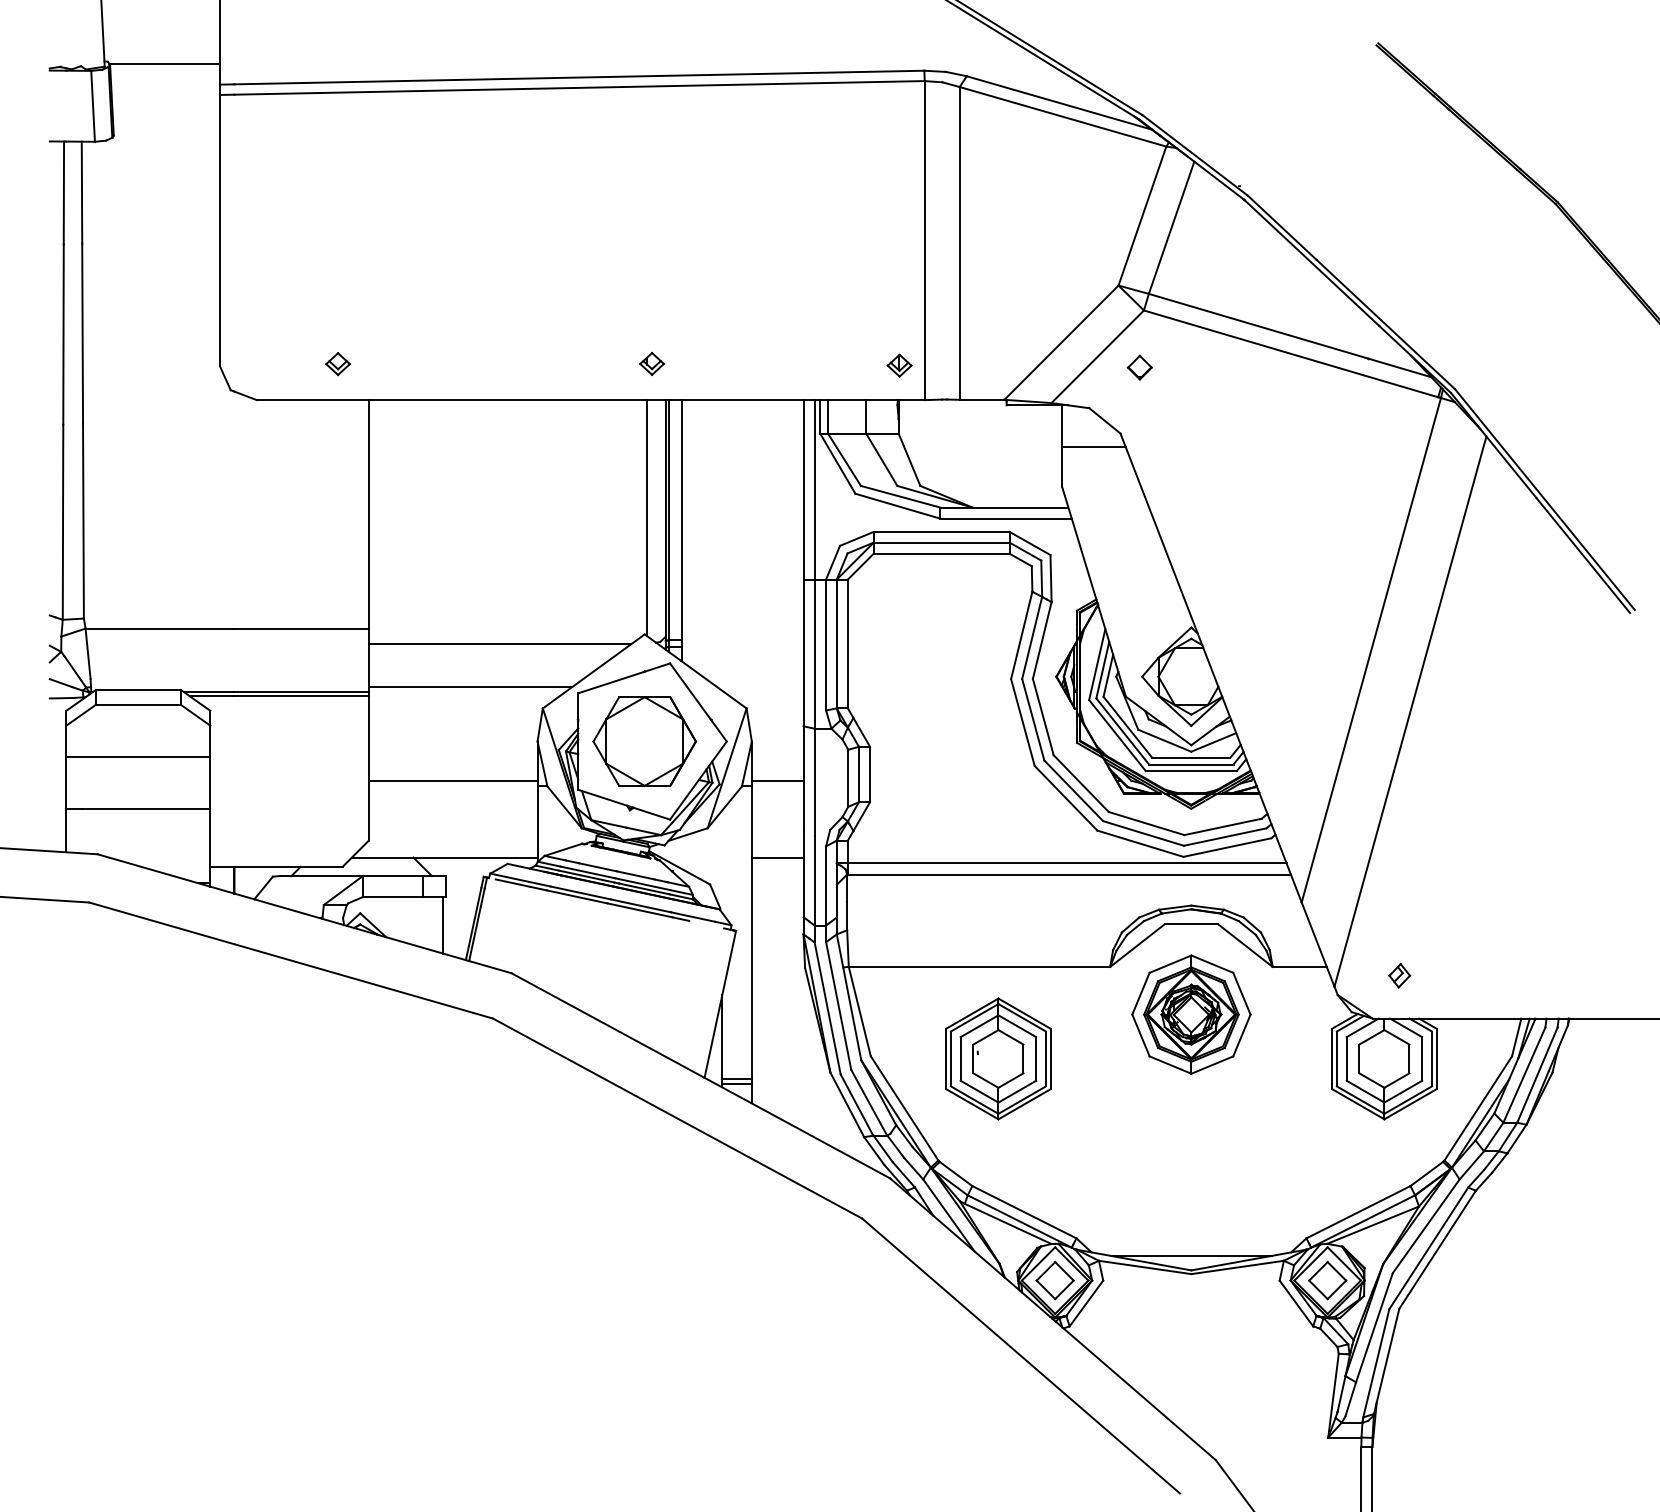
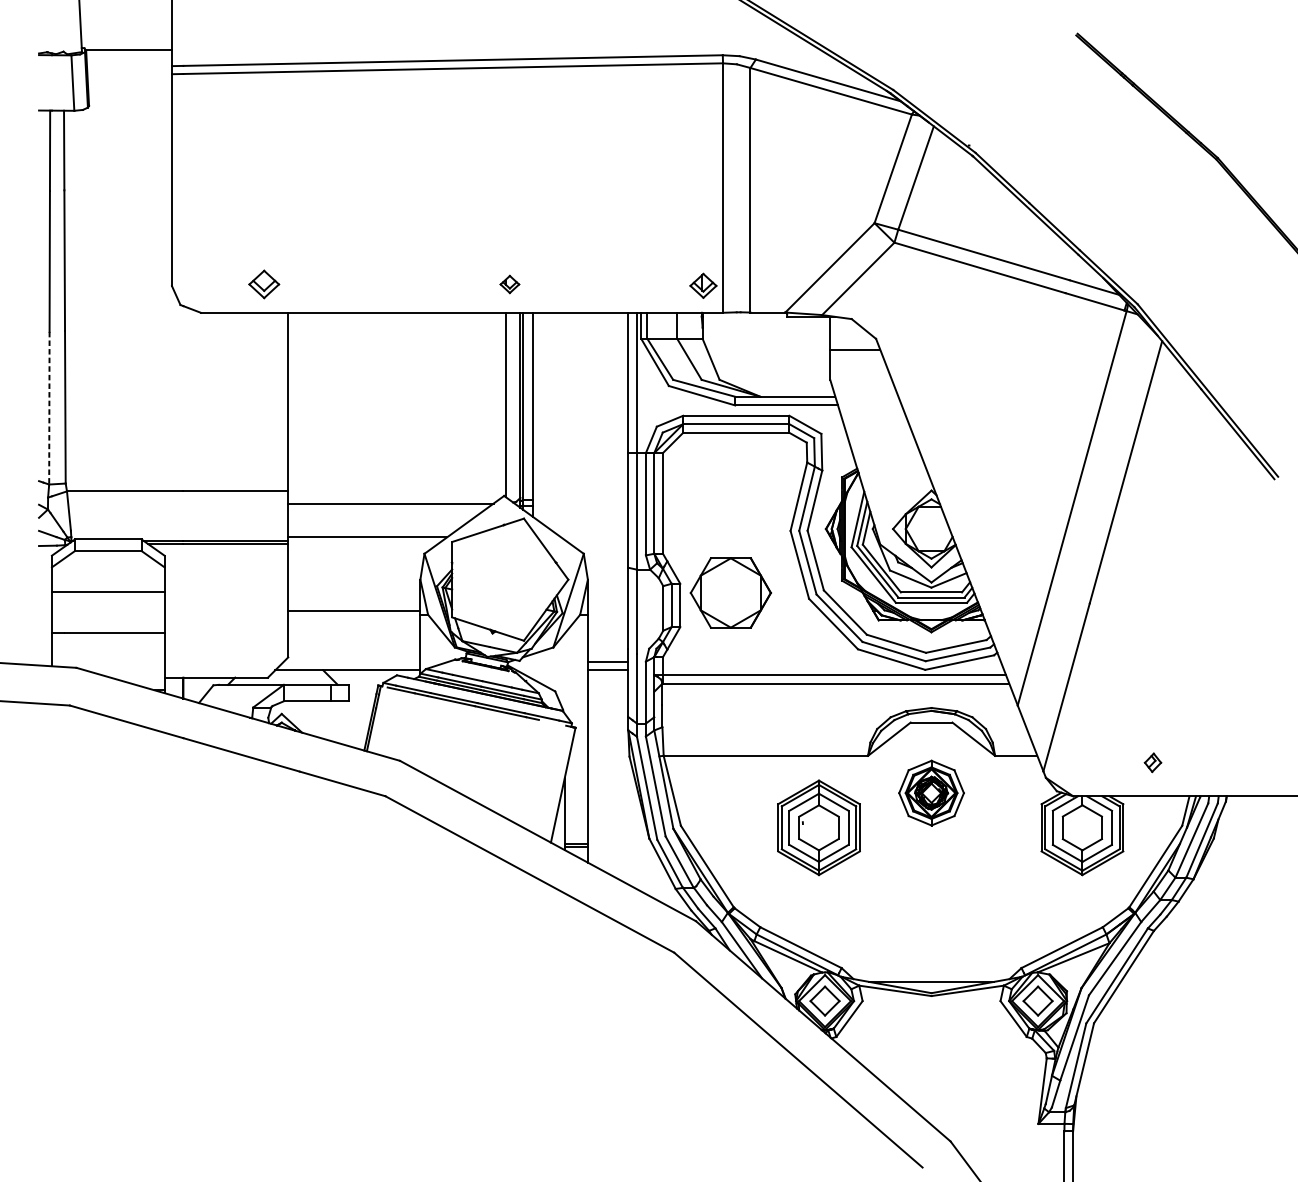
part: (338, 364) -> (264, 284), size x1.6
part: (899, 365) -> (703, 285), size x1.4
part: (1139, 367) -> (890, 287), removed
line: (63, 522) -> (49, 408), solid -> dashed
part: (644, 741) -> (730, 592), moved
line: (777, 781) -> (607, 662), moved
line: (442, 925) -> (346, 723), removed
part: (1399, 975) -> (1152, 762), moved
part: (1191, 1014) -> (931, 793), size x0.7
part: (998, 1058) -> (819, 827), moved

